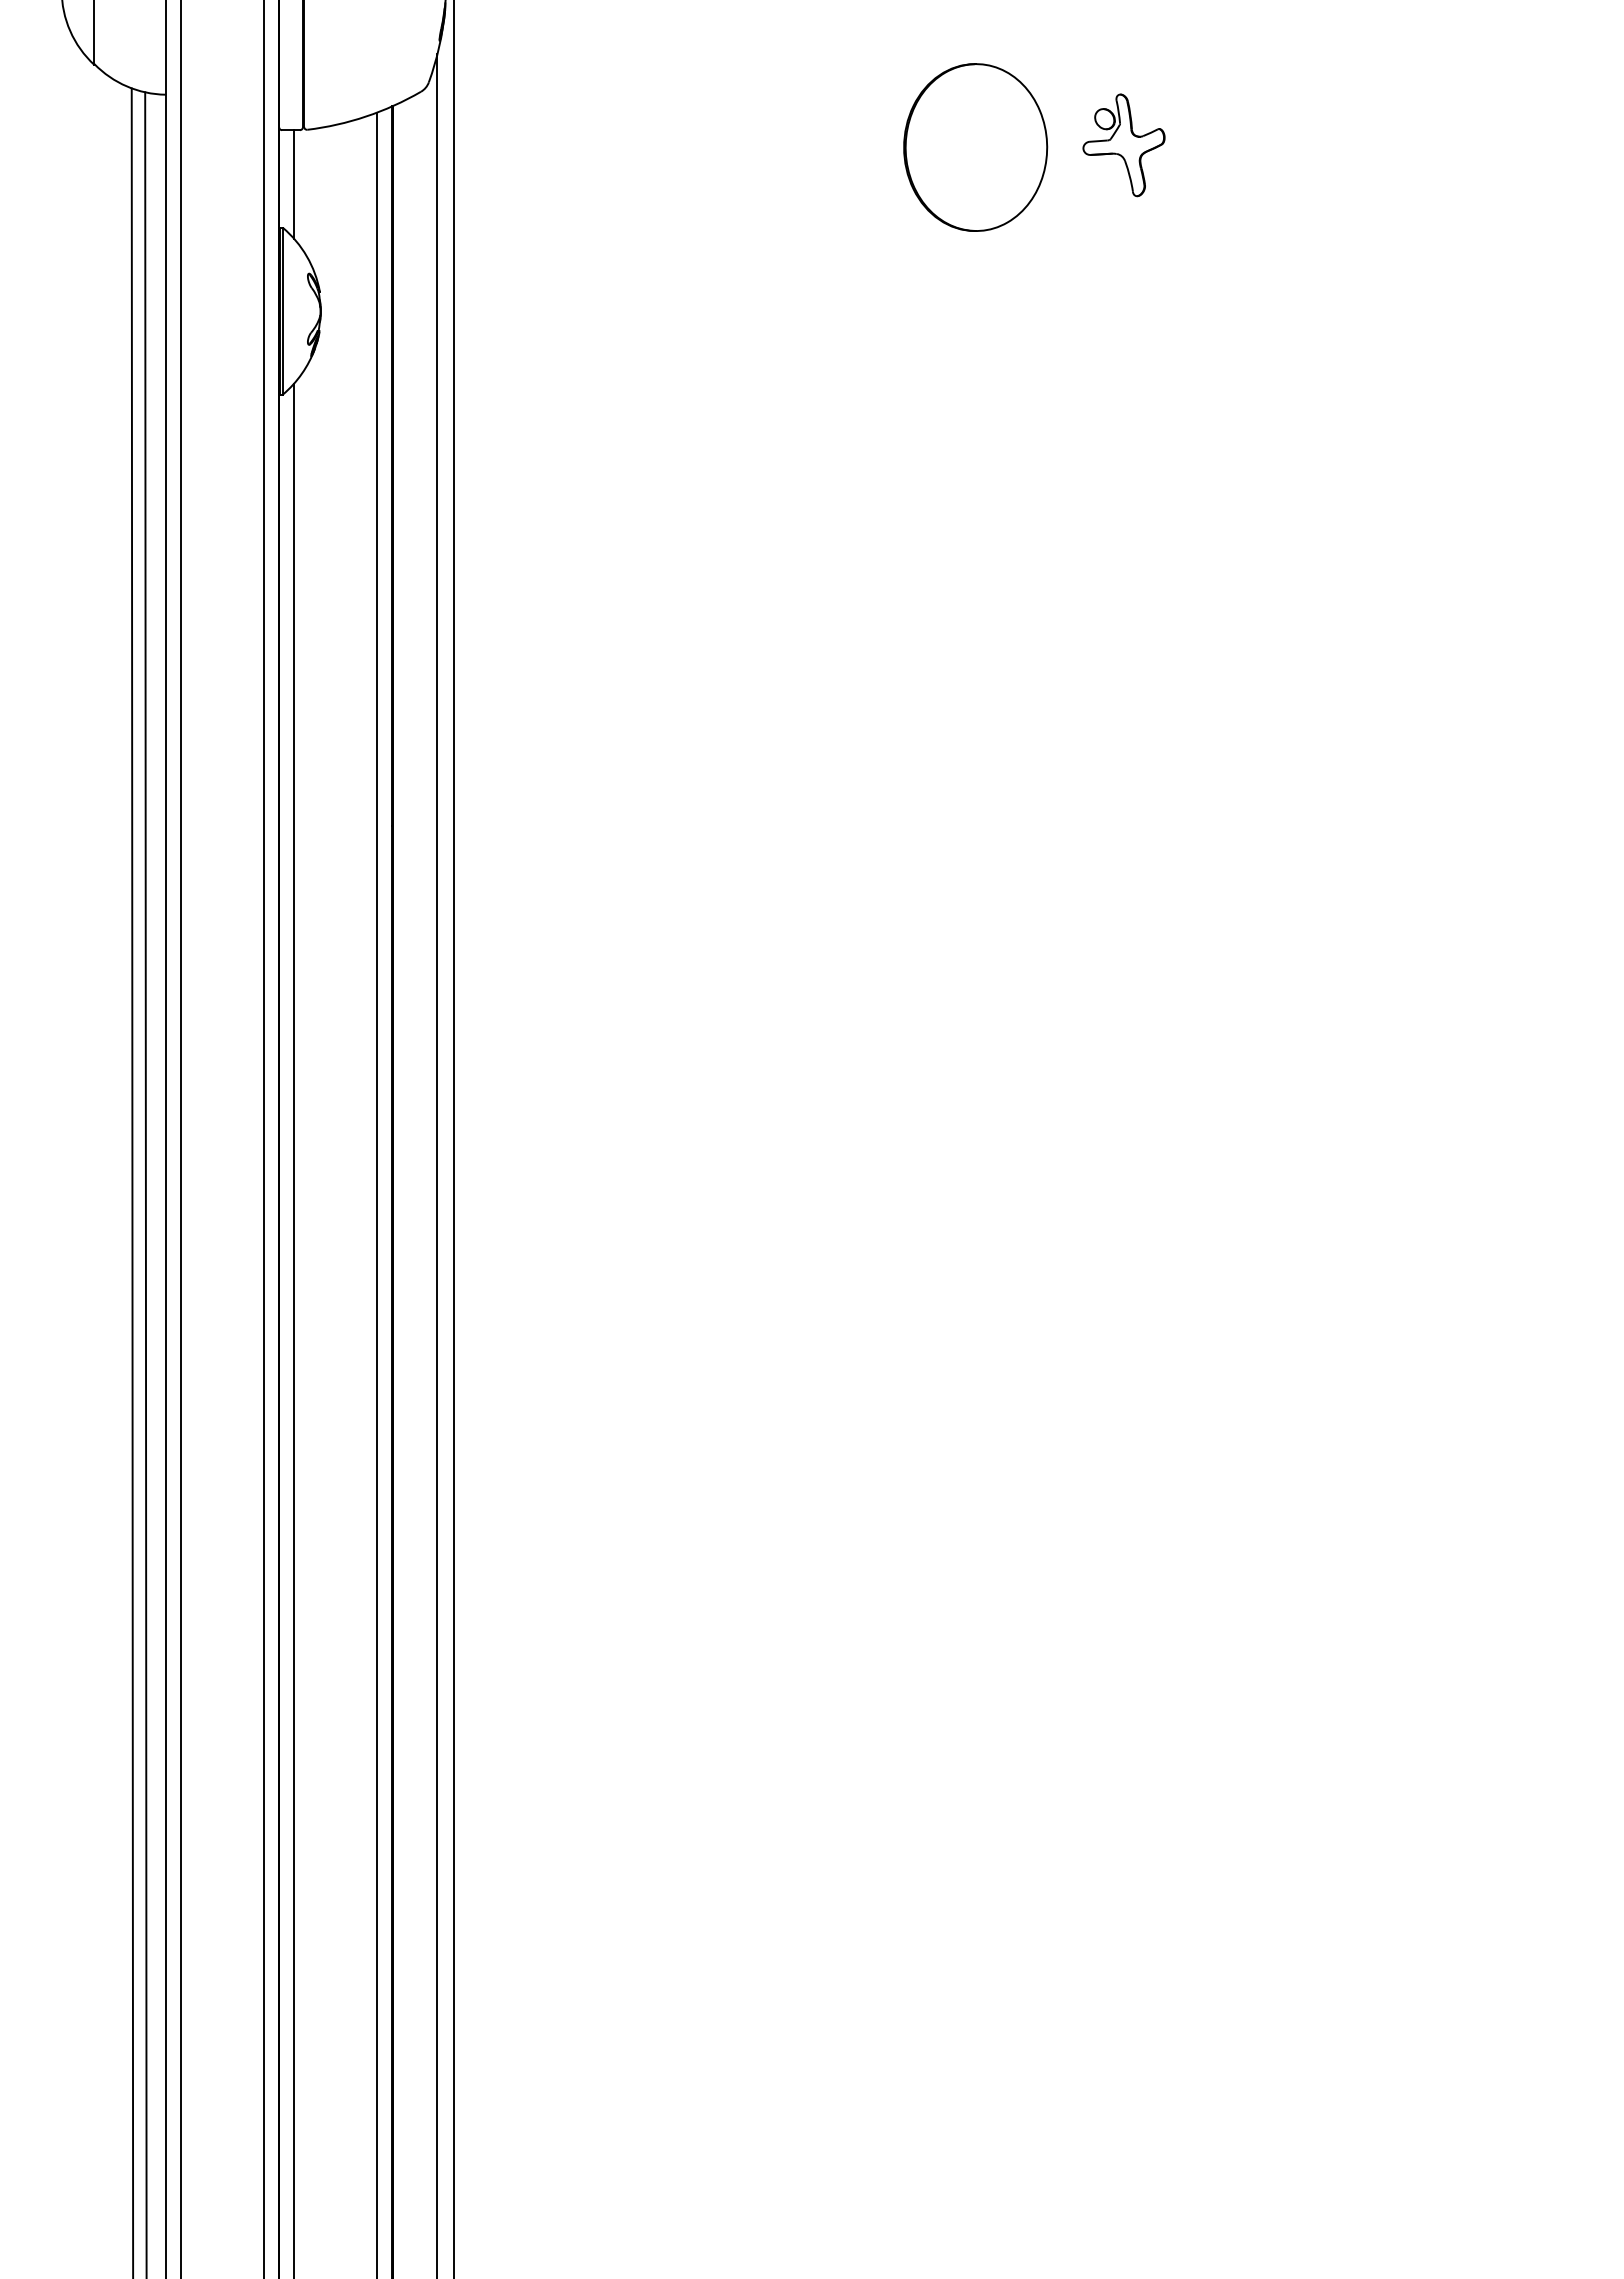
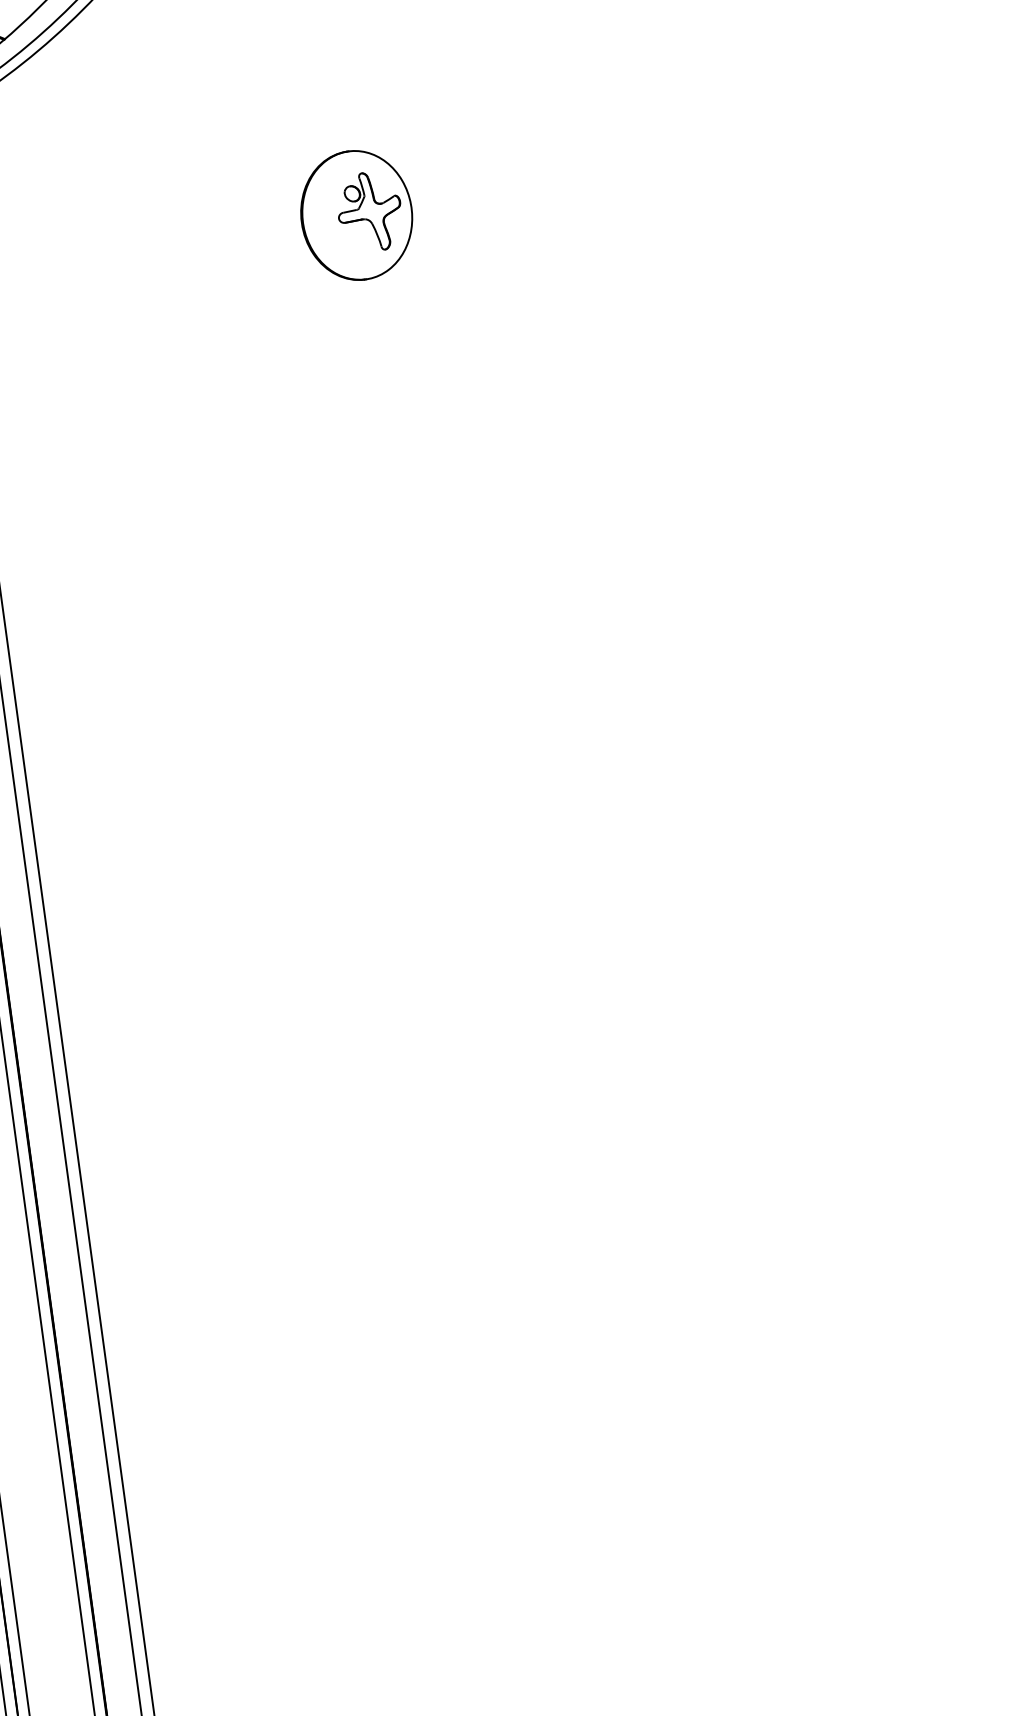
part: (1123, 145) -> (369, 212), moved

